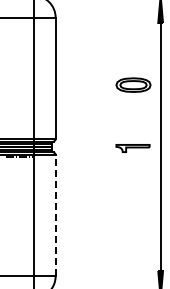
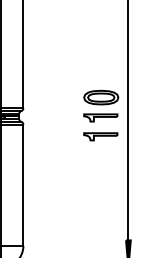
part: (133, 84) -> (101, 96), moved
part: (132, 166) -> (100, 135), added
line: (55, 215) -> (23, 184), dashed -> solid

